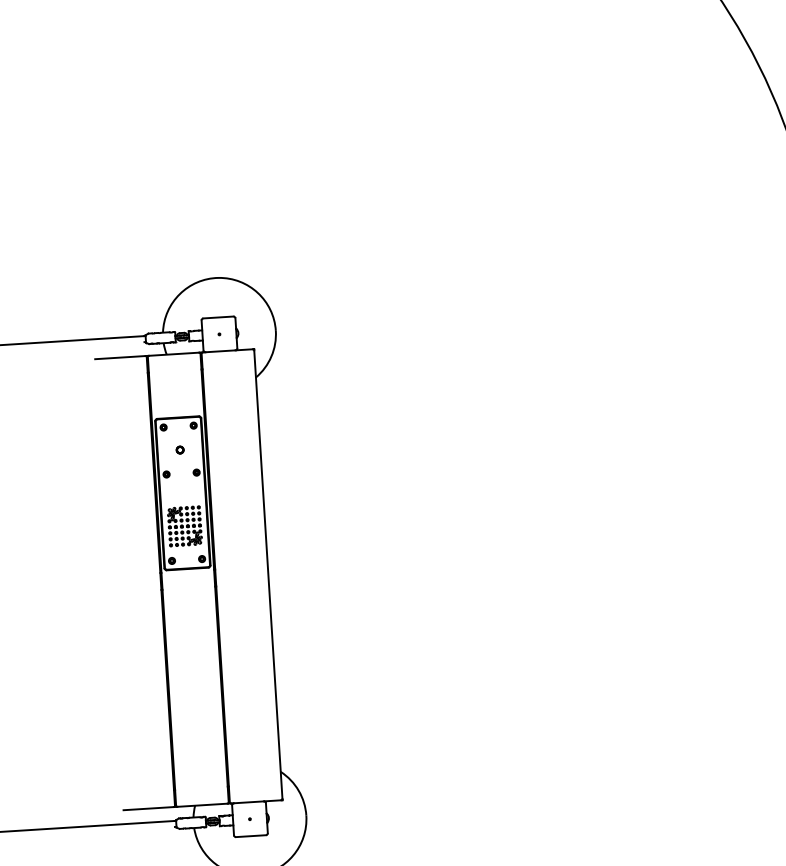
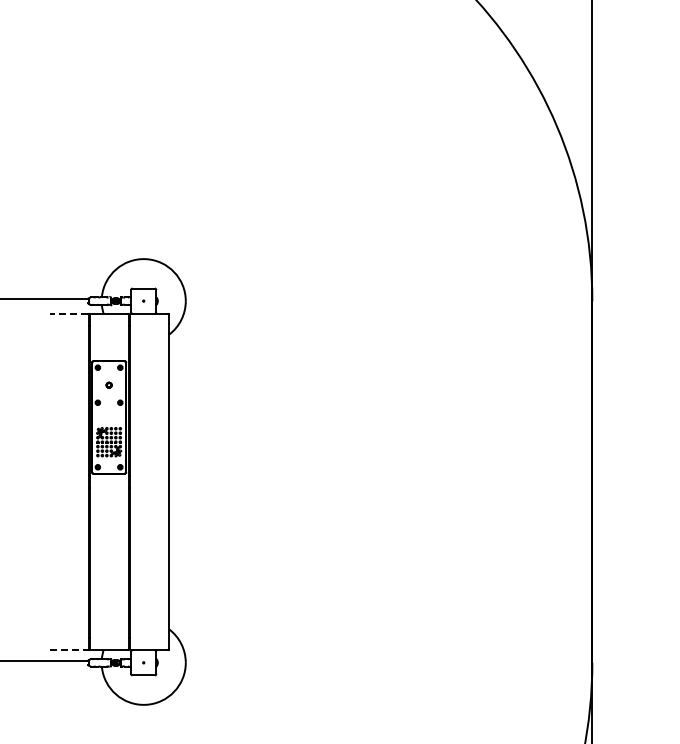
line: (120, 357) -> (69, 313), solid -> dashed
line: (149, 808) -> (69, 650), solid -> dashed

